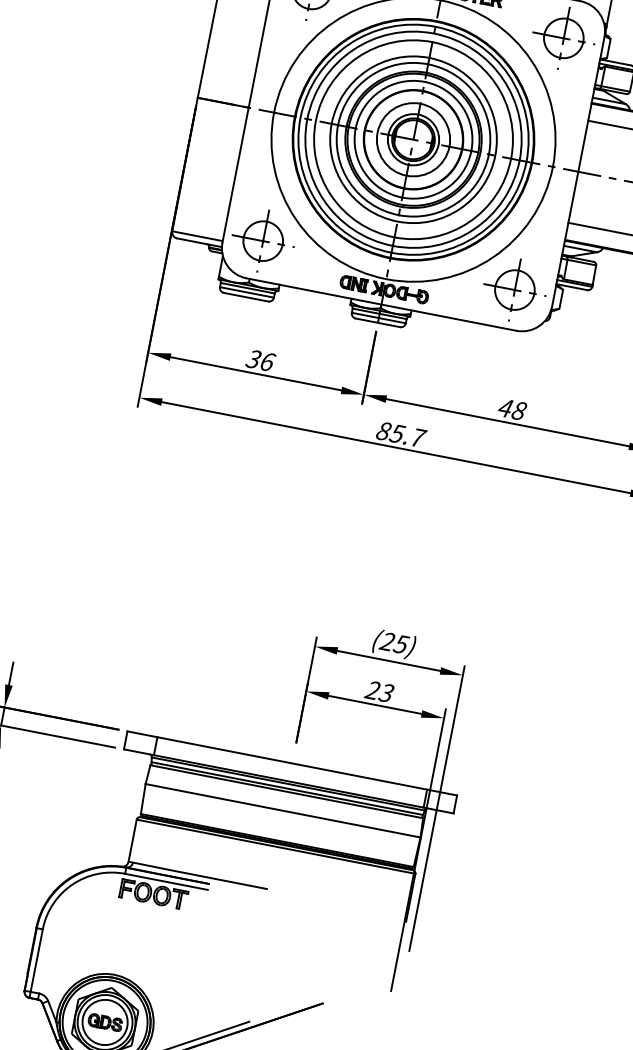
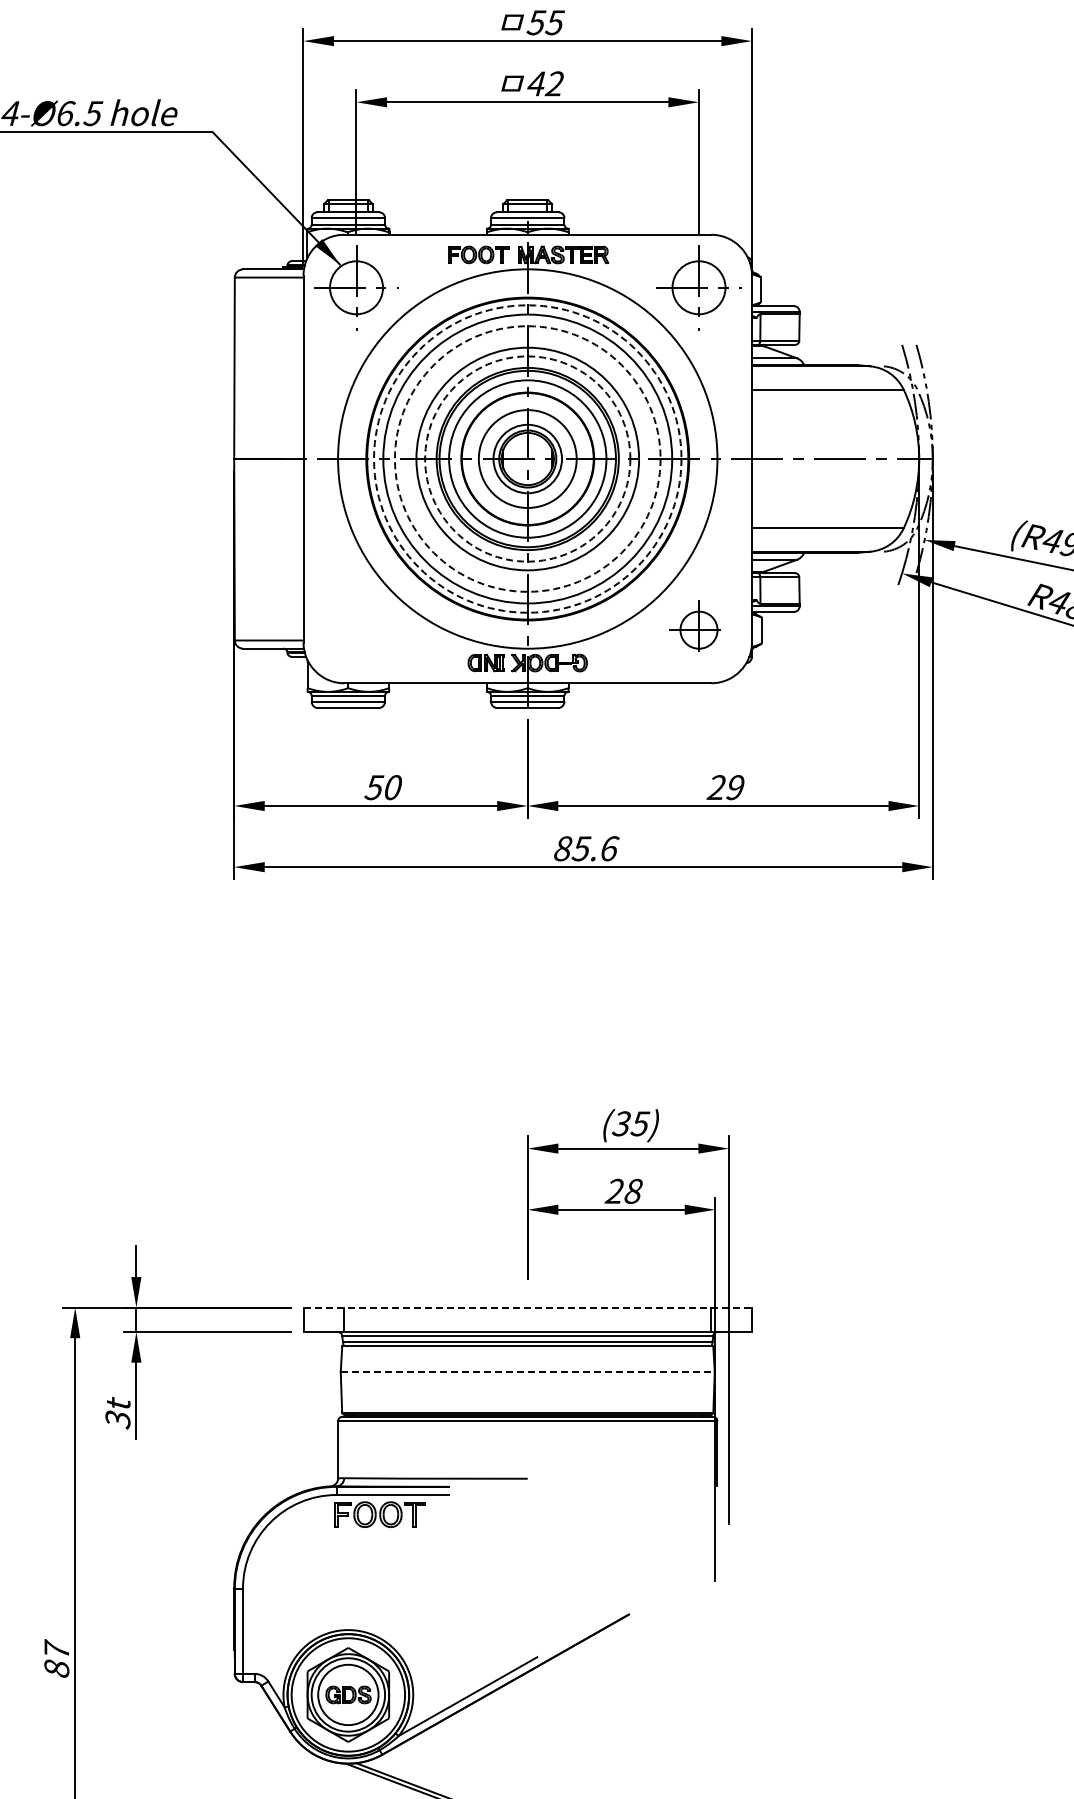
circle: (413, 139) -> (527, 458), solid -> dashed
circle: (413, 139) -> (527, 458), solid -> dashed
circle: (413, 139) -> (527, 458), solid -> dashed
part: (263, 240) -> (356, 629), removed
part: (514, 289) -> (698, 629), size x0.7
text: (260, 360) -> (383, 787), 36 -> 50
text: (511, 409) -> (725, 787), 48 -> 29
text: (418, 437) -> (610, 848), 85.7 -> 85.6
text: (386, 641) -> (620, 1123), (25) -> (35)
text: (385, 692) -> (632, 1190), 23 -> 28
line: (292, 763) -> (528, 1307), solid -> dashed
line: (283, 811) -> (528, 1372), solid -> dashed

